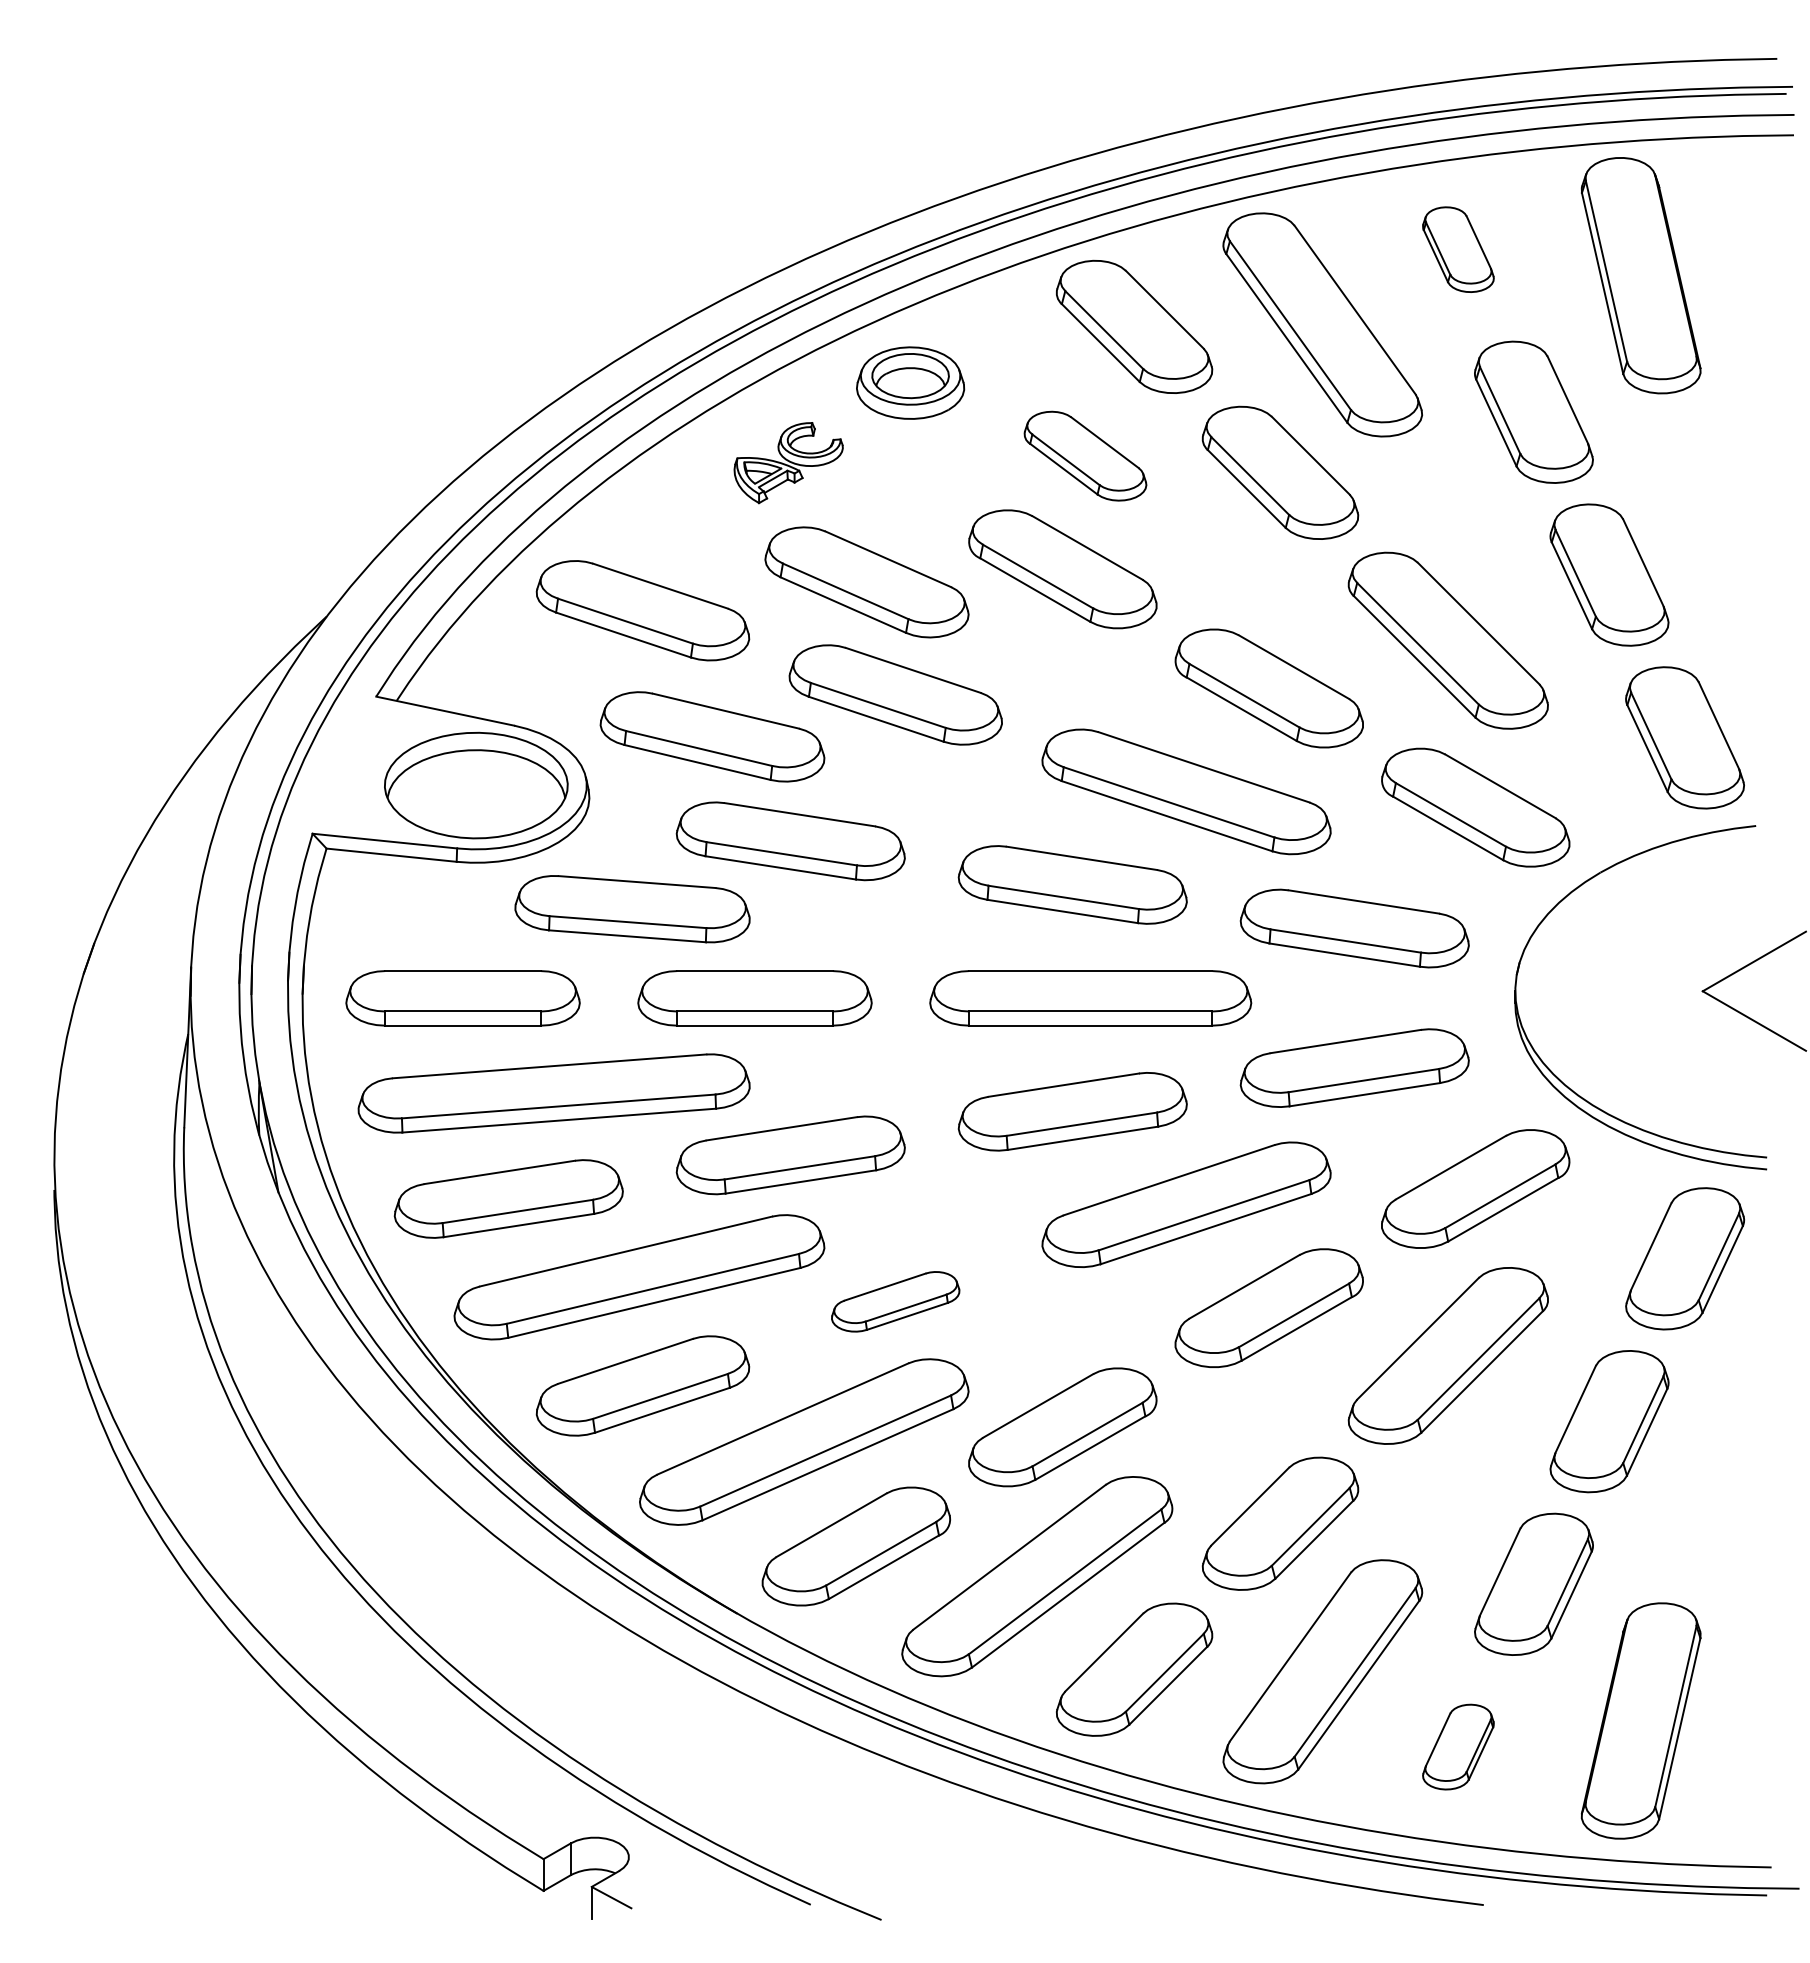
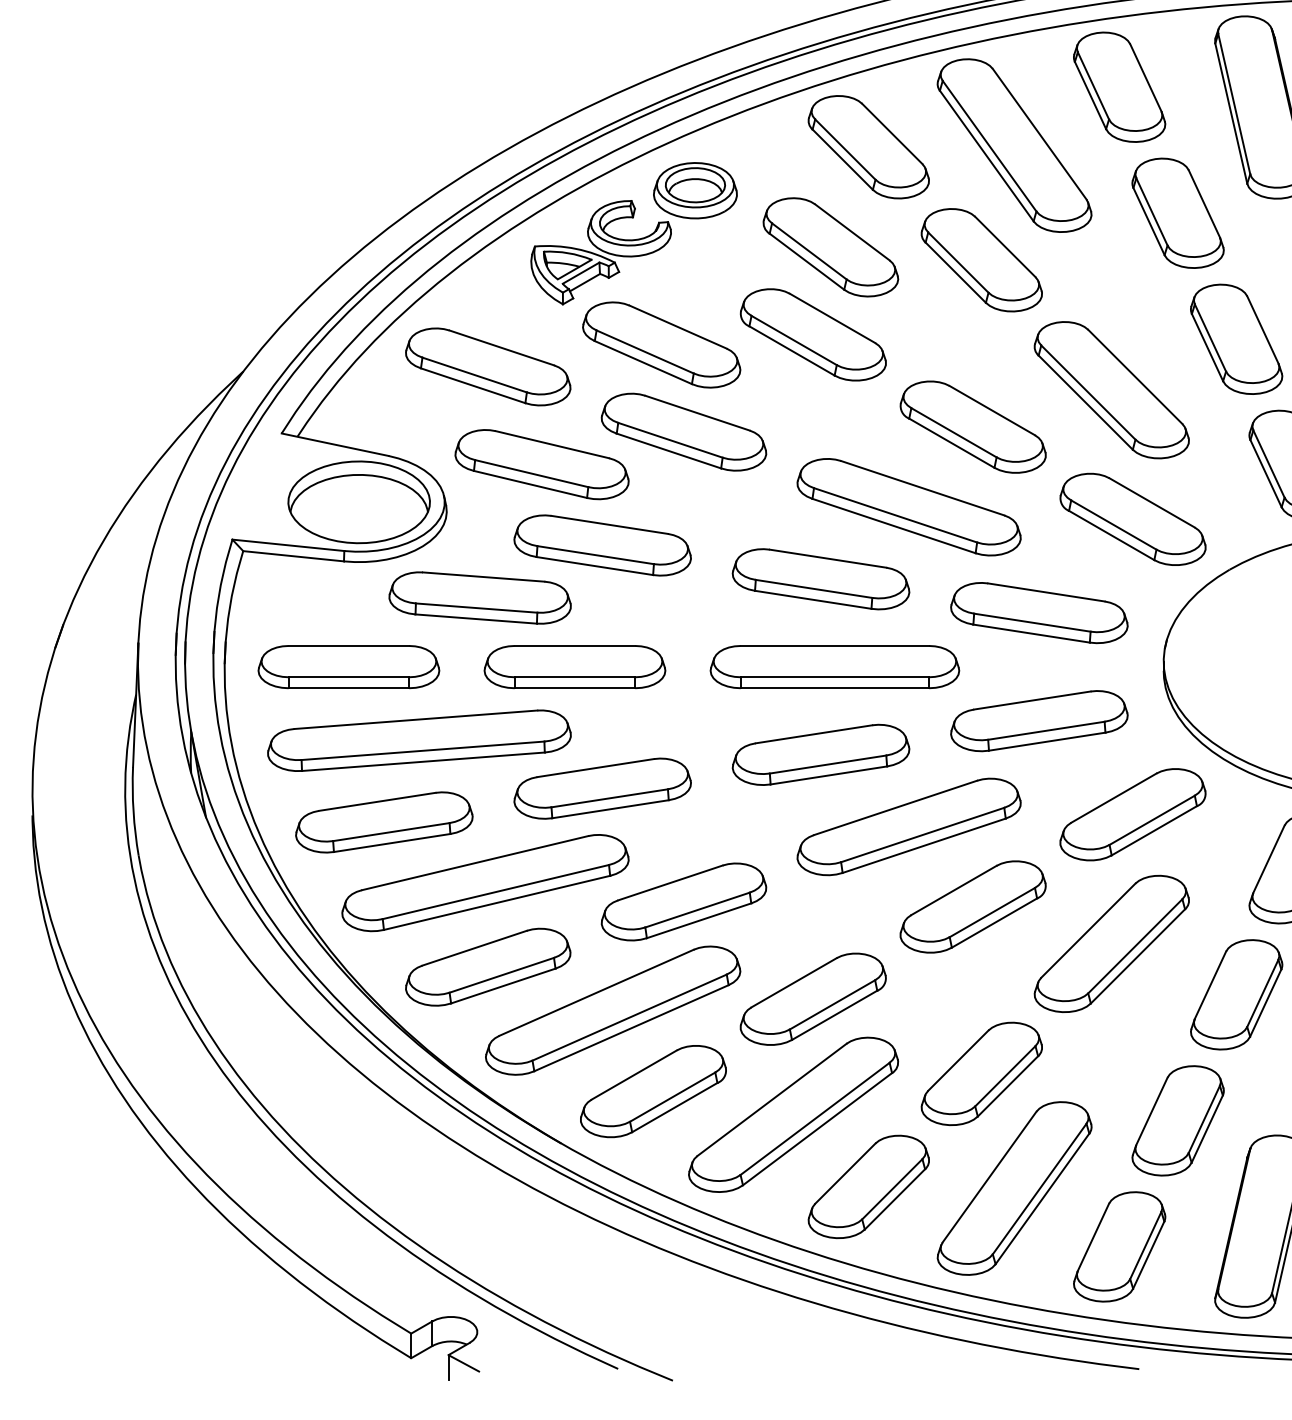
part: (1458, 249) -> (1119, 87), size x1.67
part: (1085, 455) -> (830, 246), size x1.43
part: (788, 462) -> (600, 252), size x1.67
part: (895, 1301) -> (683, 901), size x1.67
part: (1458, 1746) -> (1119, 1246), size x1.67

